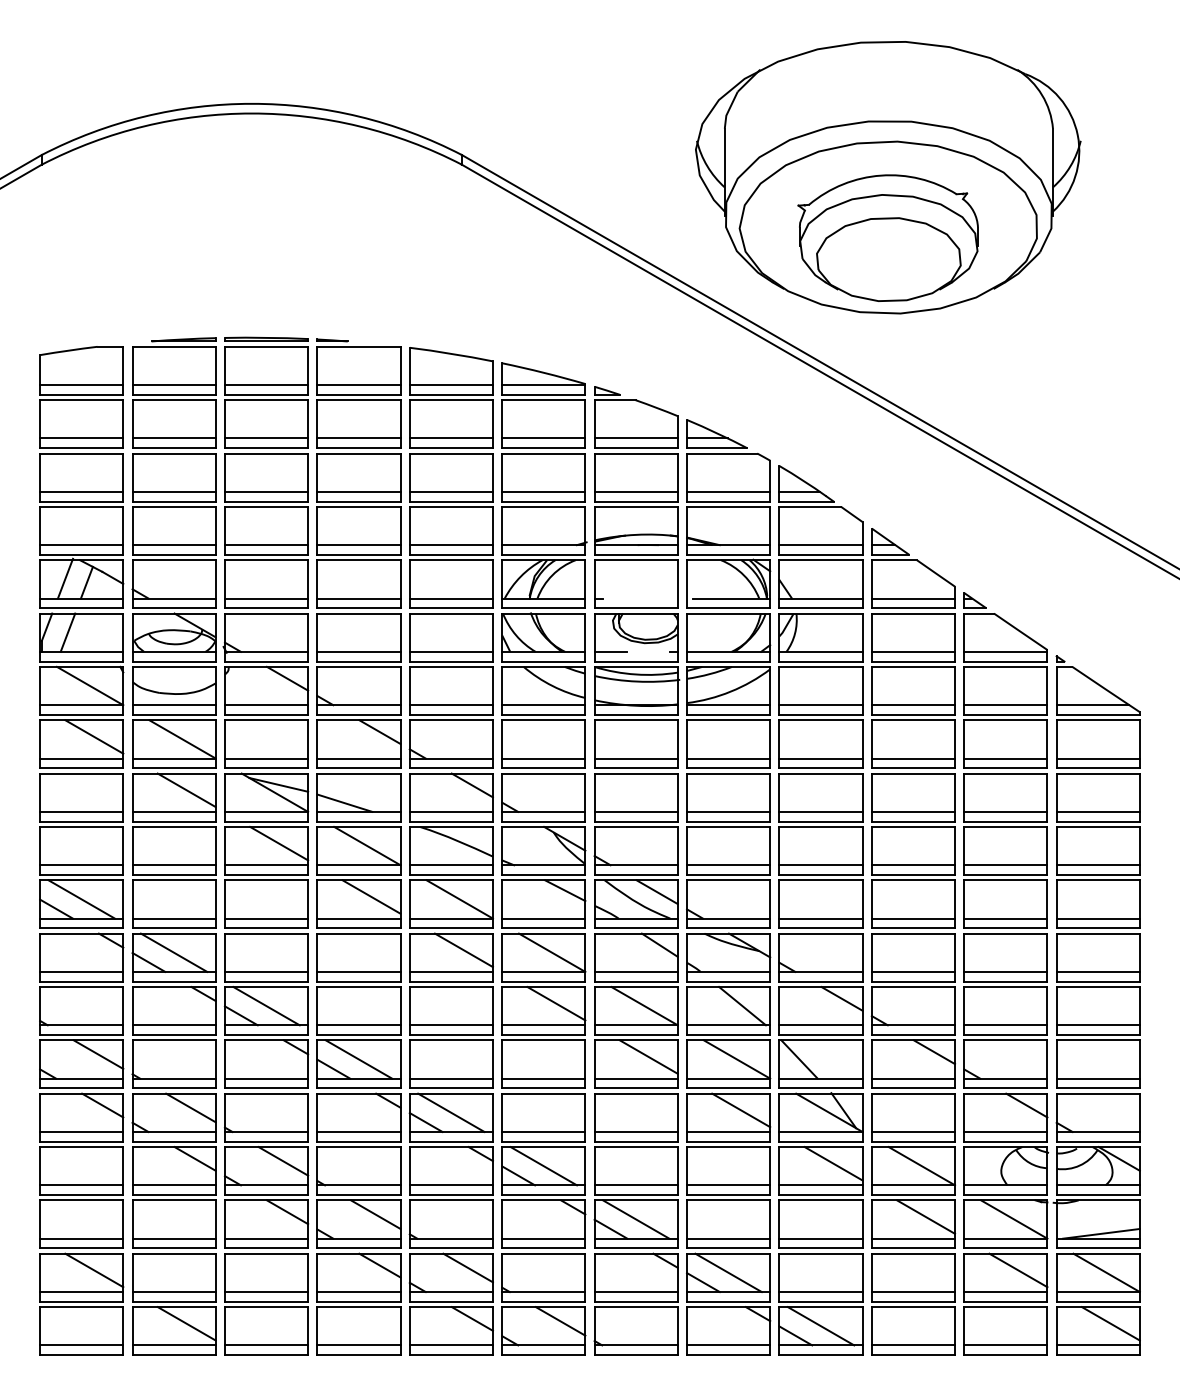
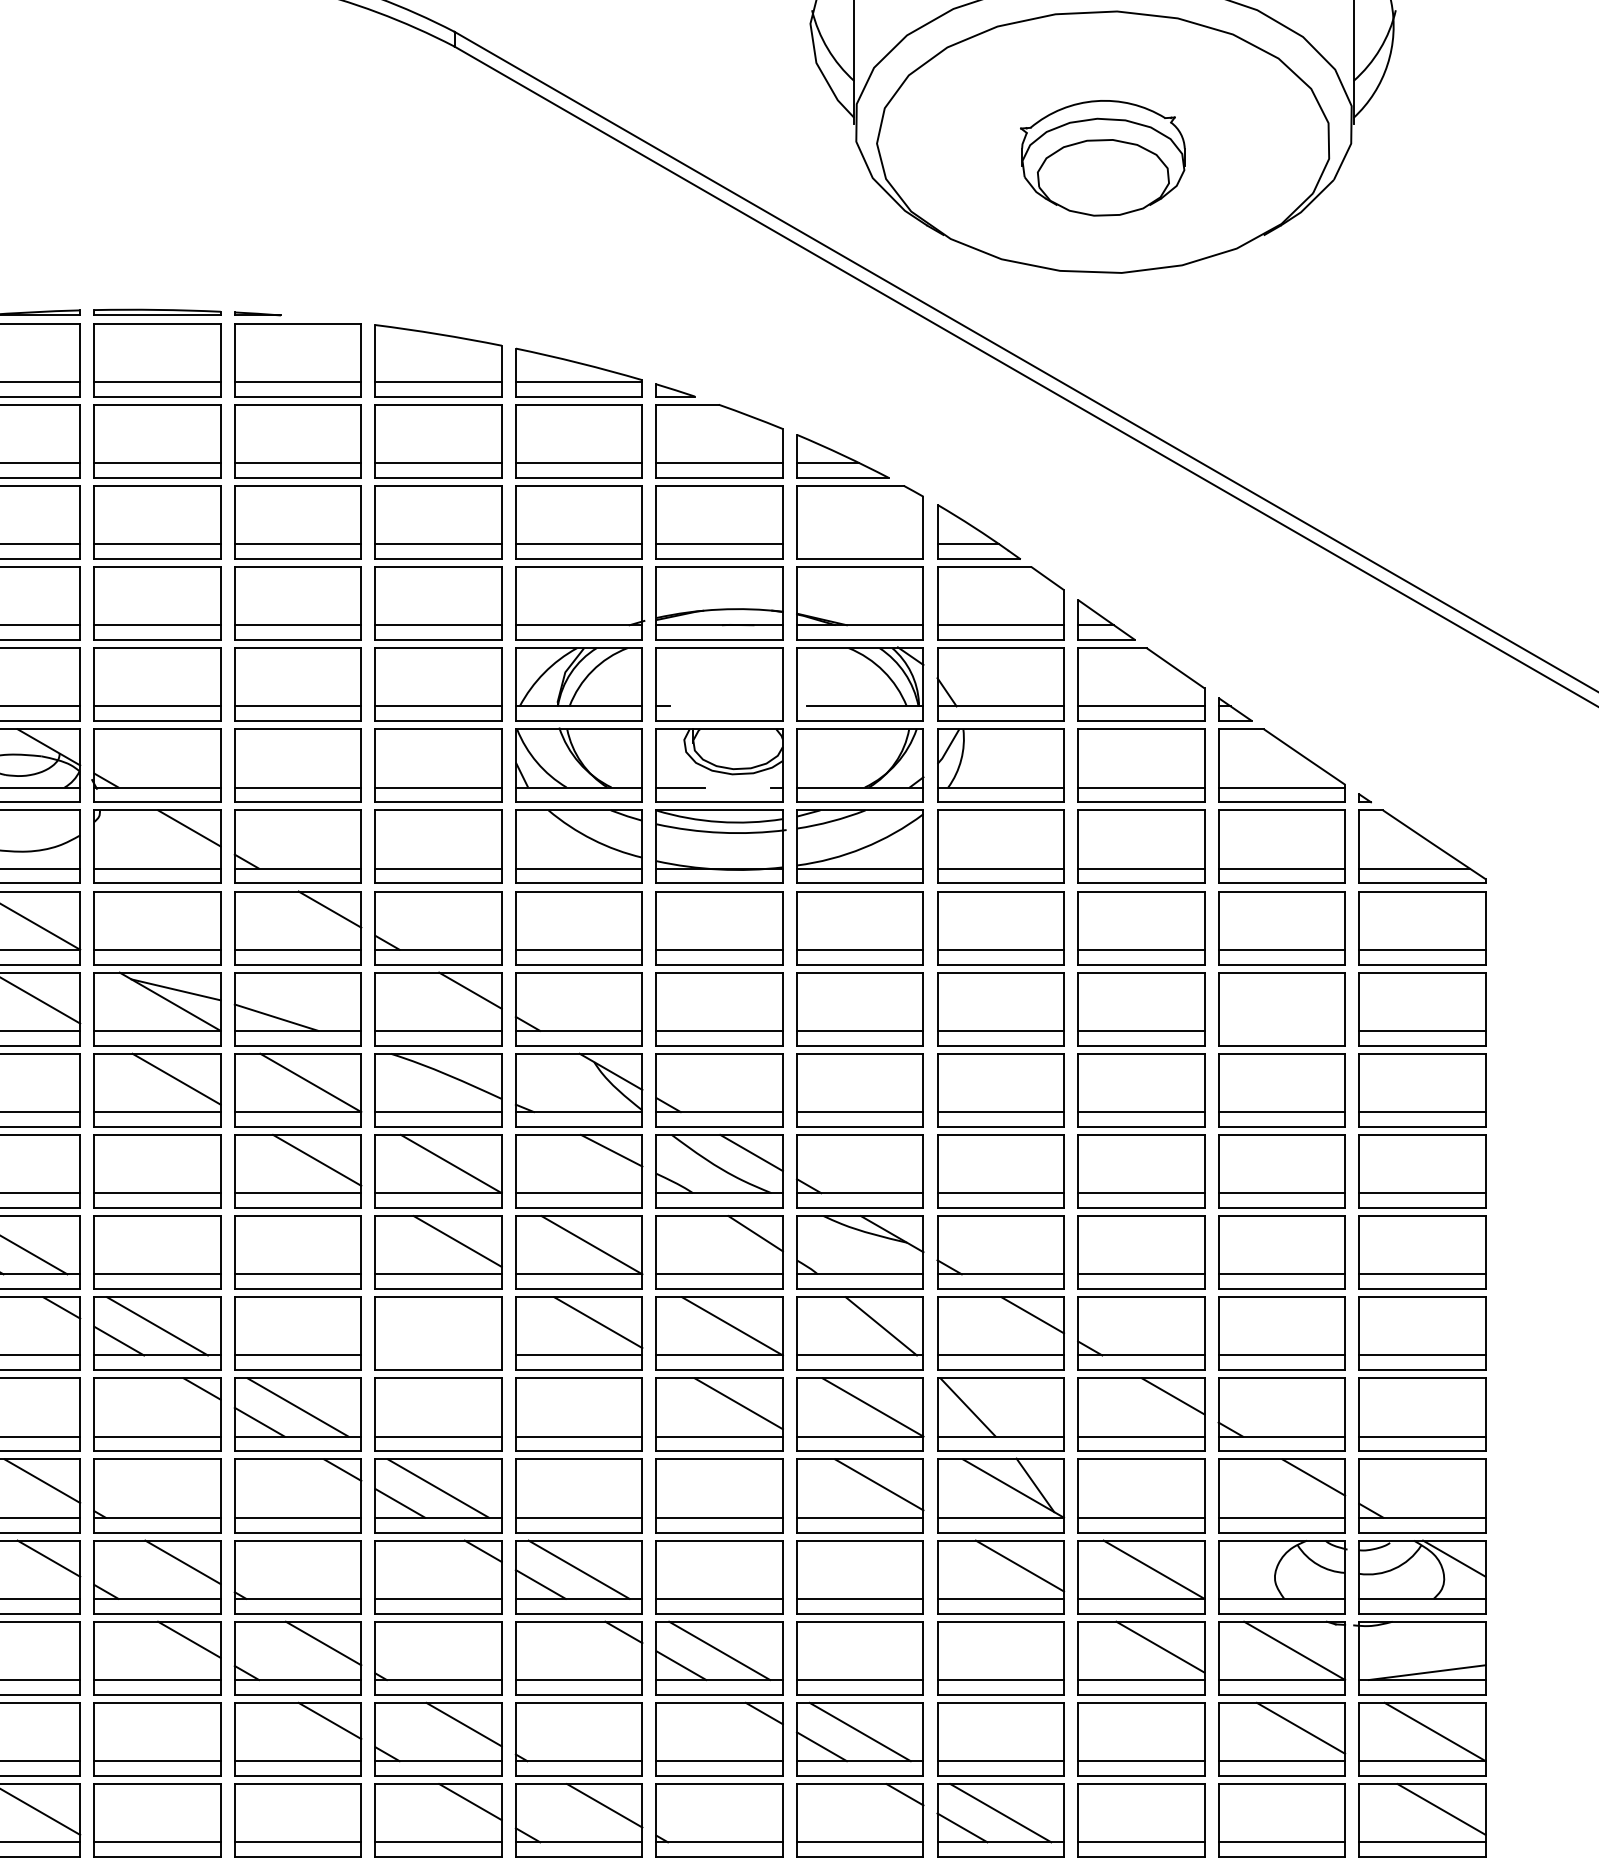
part: (887, 237) -> (1101, 157), size x0.6
line: (728, 491) -> (860, 543), removed
line: (1005, 811) -> (1281, 1030), removed
line: (450, 1025) -> (437, 1355), removed

